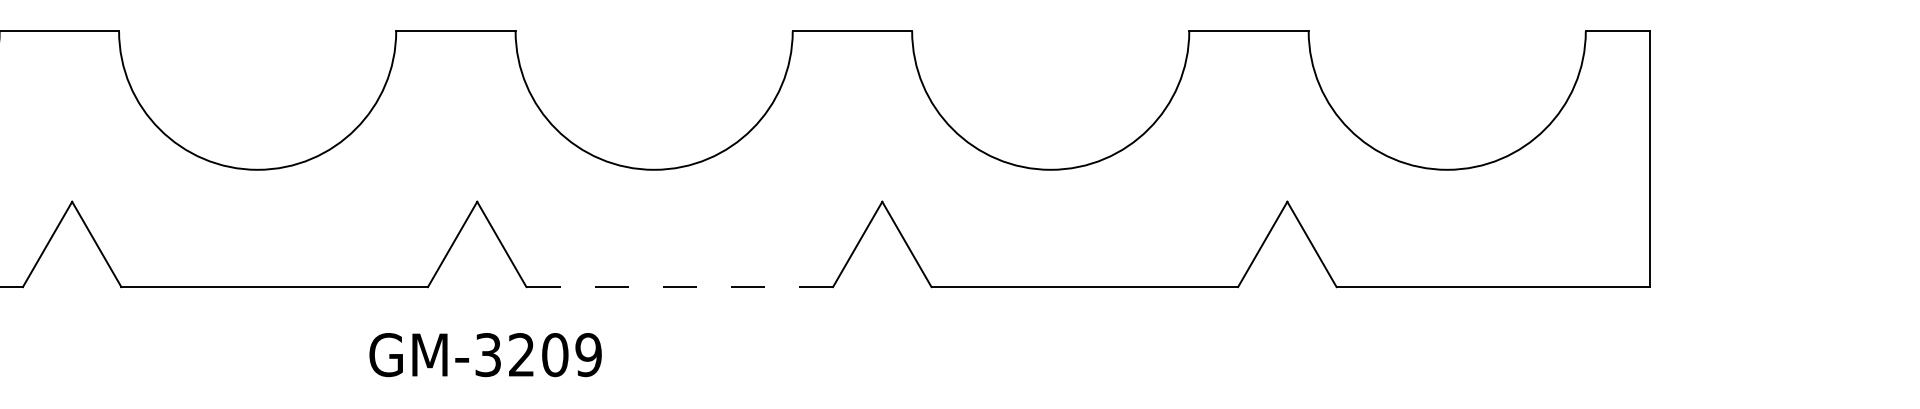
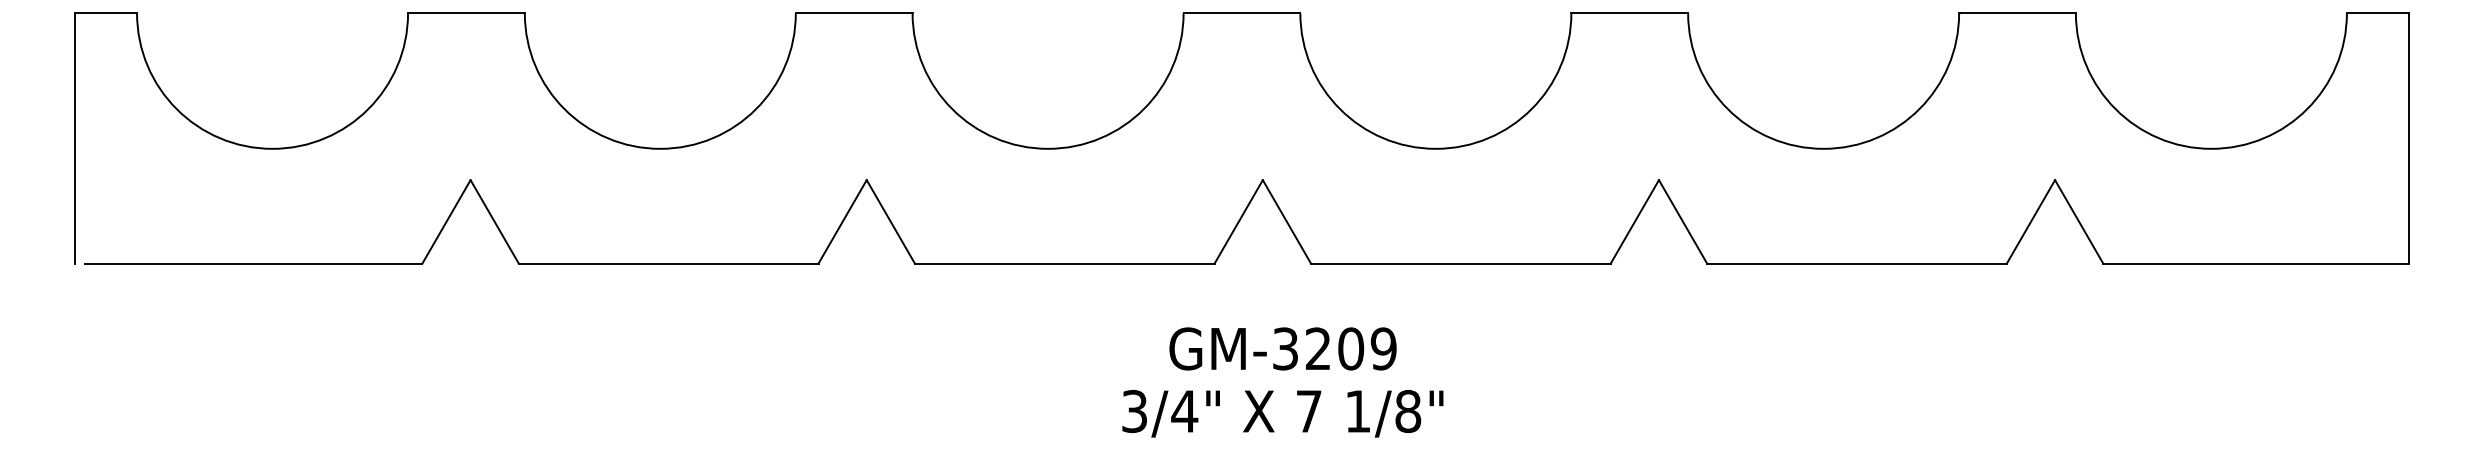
line: (679, 287) -> (1460, 263), dashed -> solid
text: (485, 354) -> (1282, 348), moved

